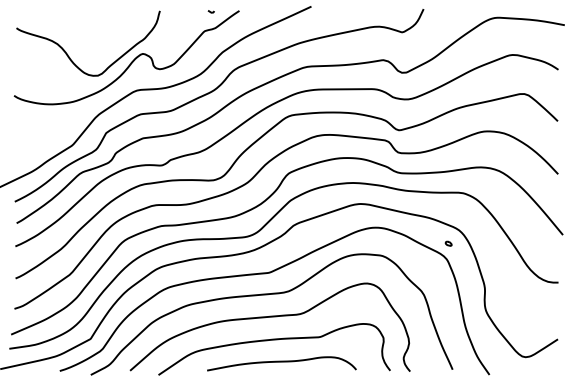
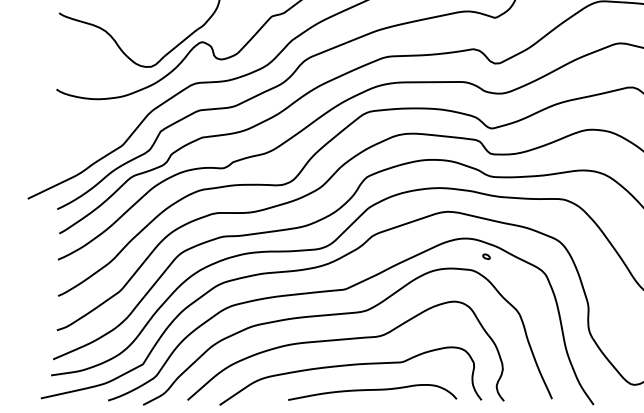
part: (448, 243) -> (486, 256), moved
curve: (281, 362) -> (372, 390), moved

